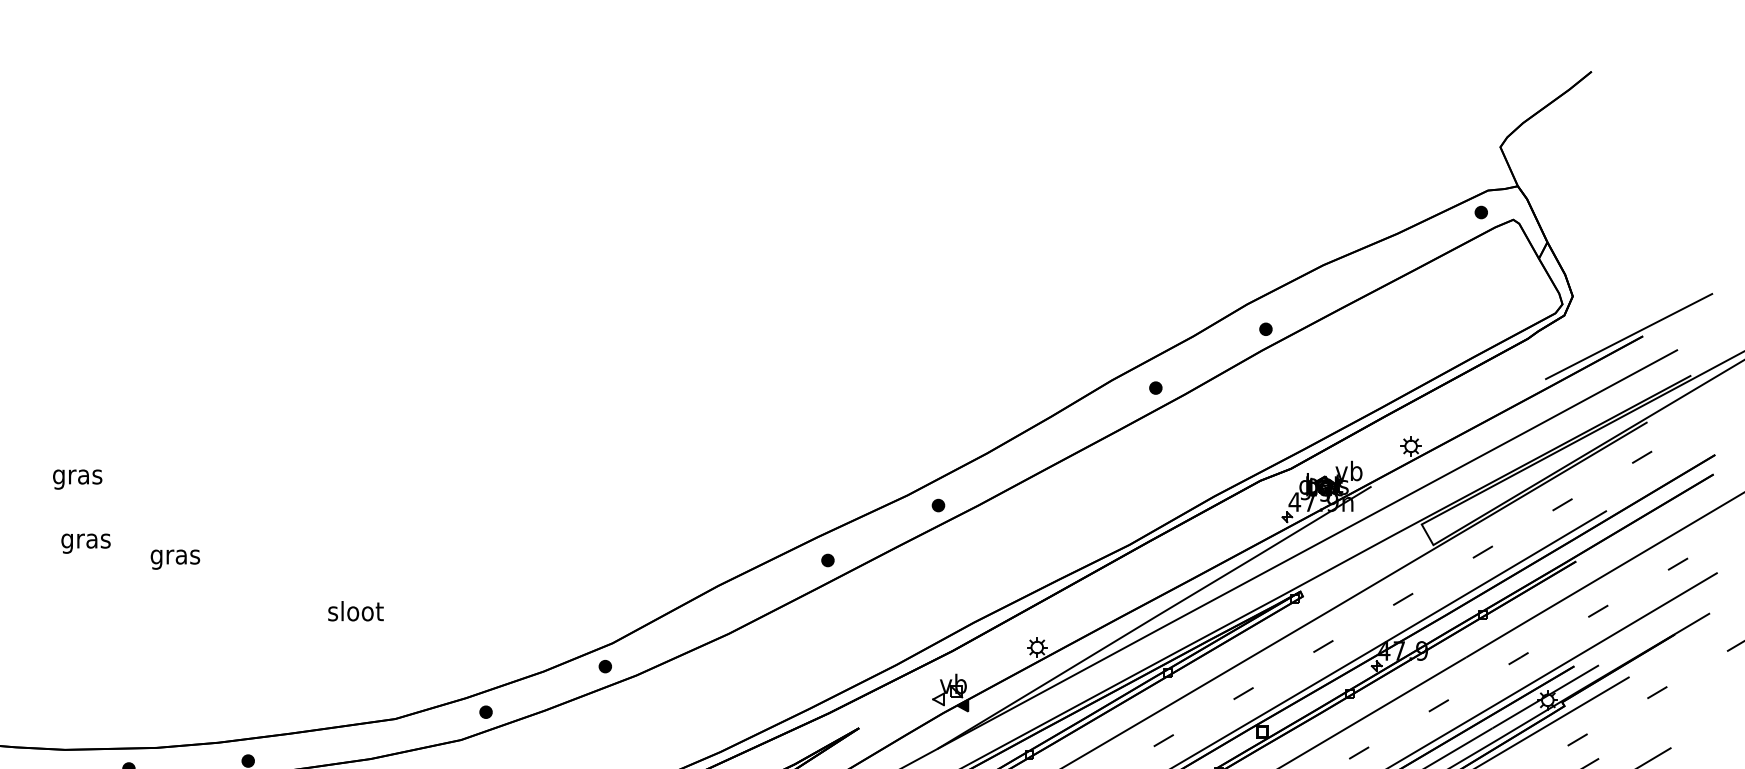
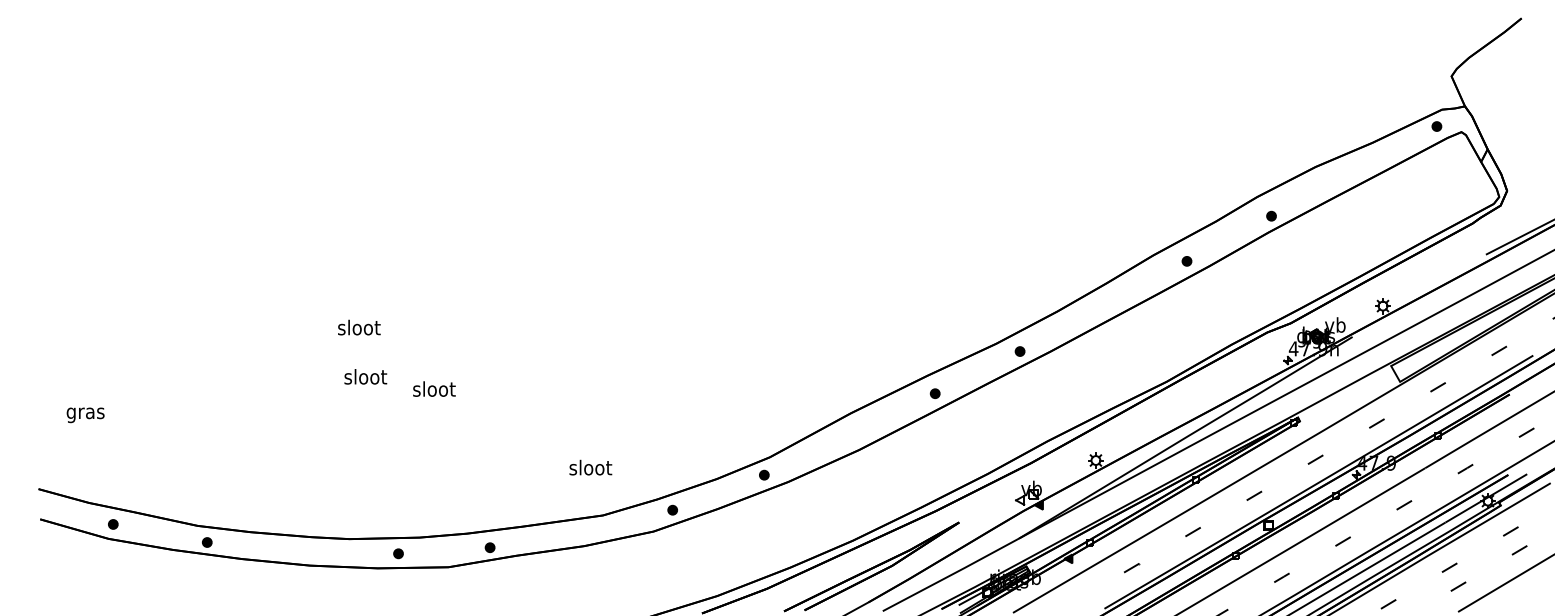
text: (78, 476) -> (359, 329), gras -> sloot
text: (85, 540) -> (365, 378), gras -> sloot
text: (175, 556) -> (434, 390), gras -> sloot
text: (355, 611) -> (590, 467), moved

